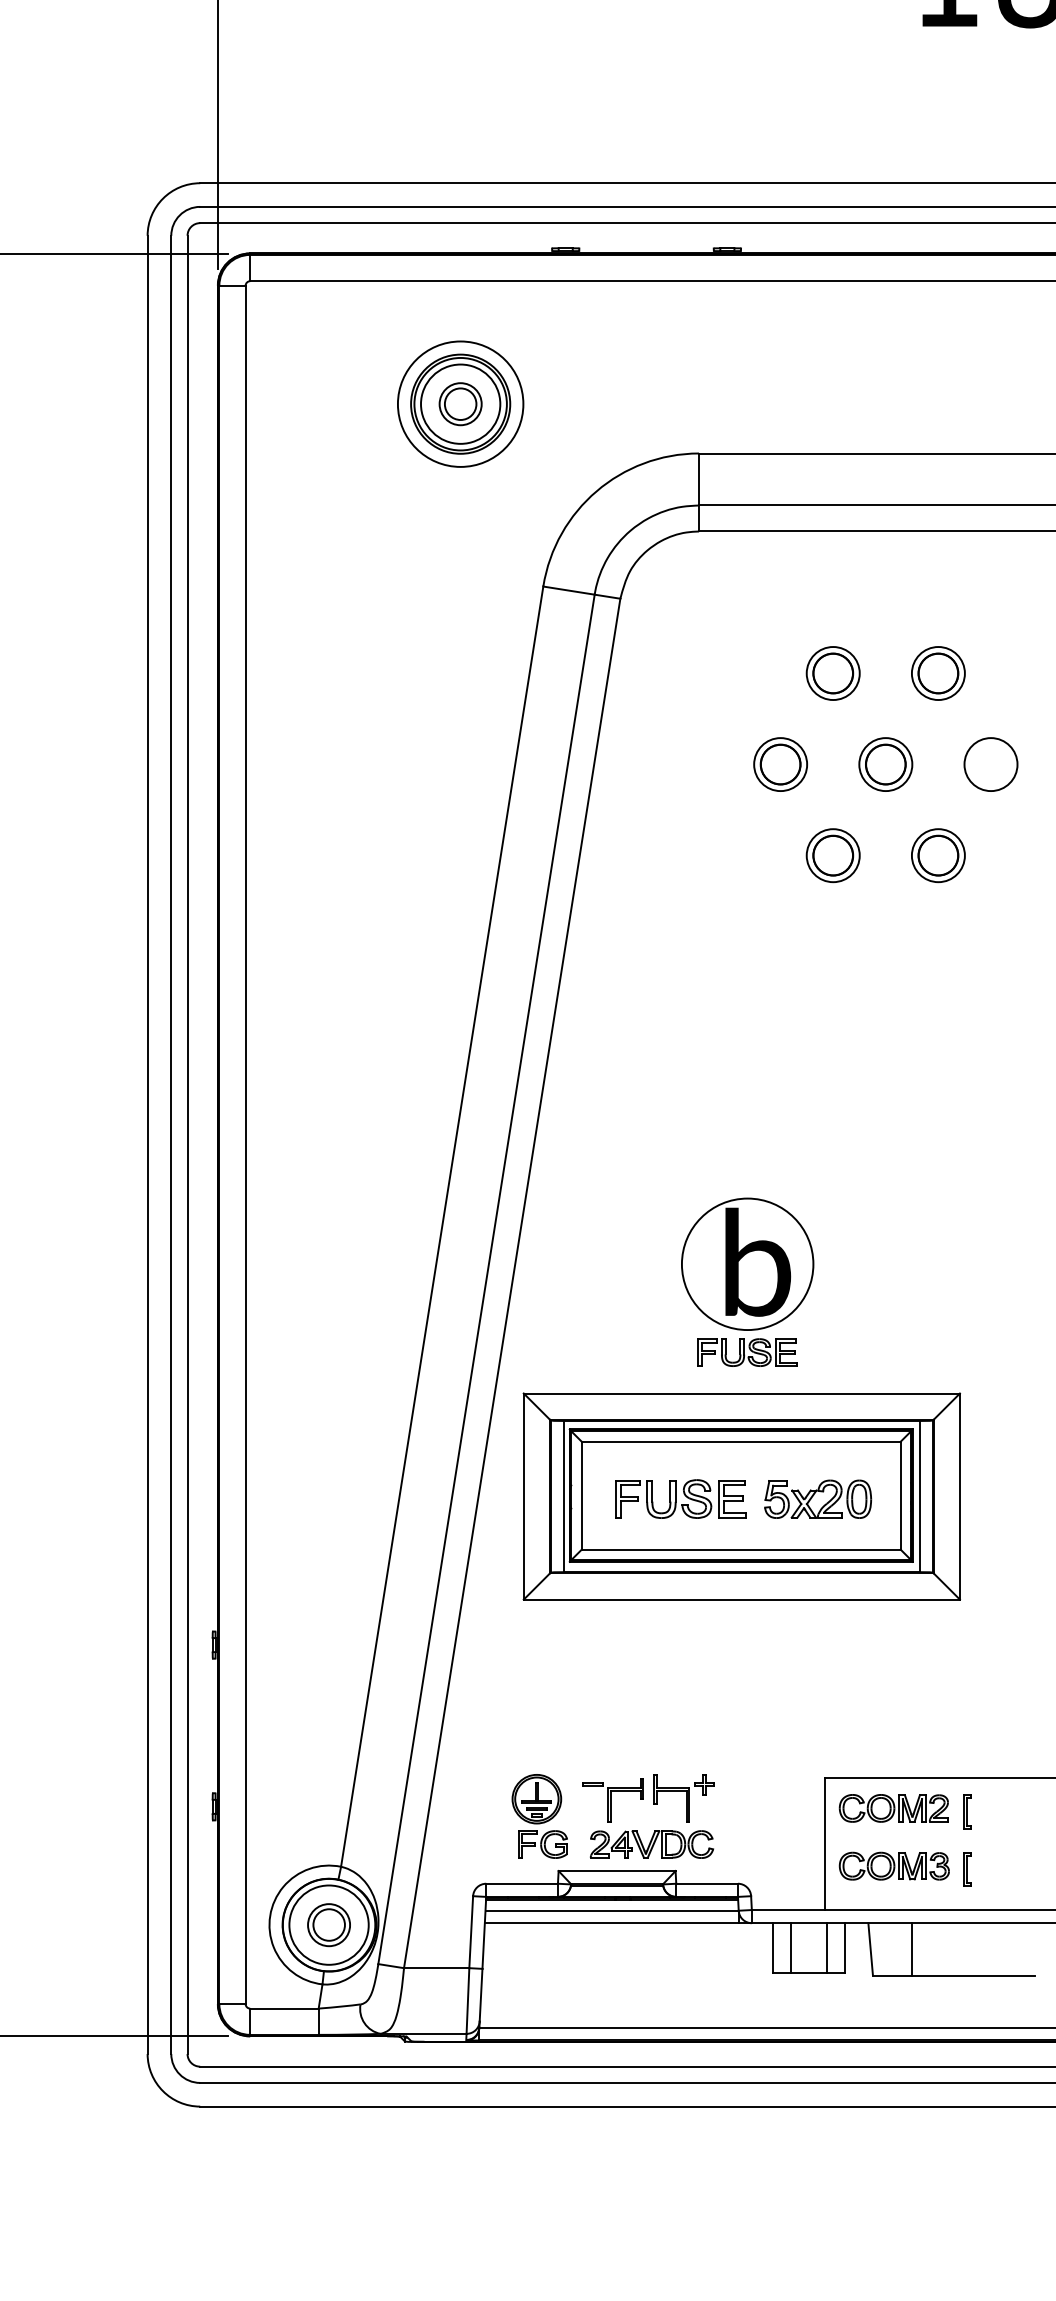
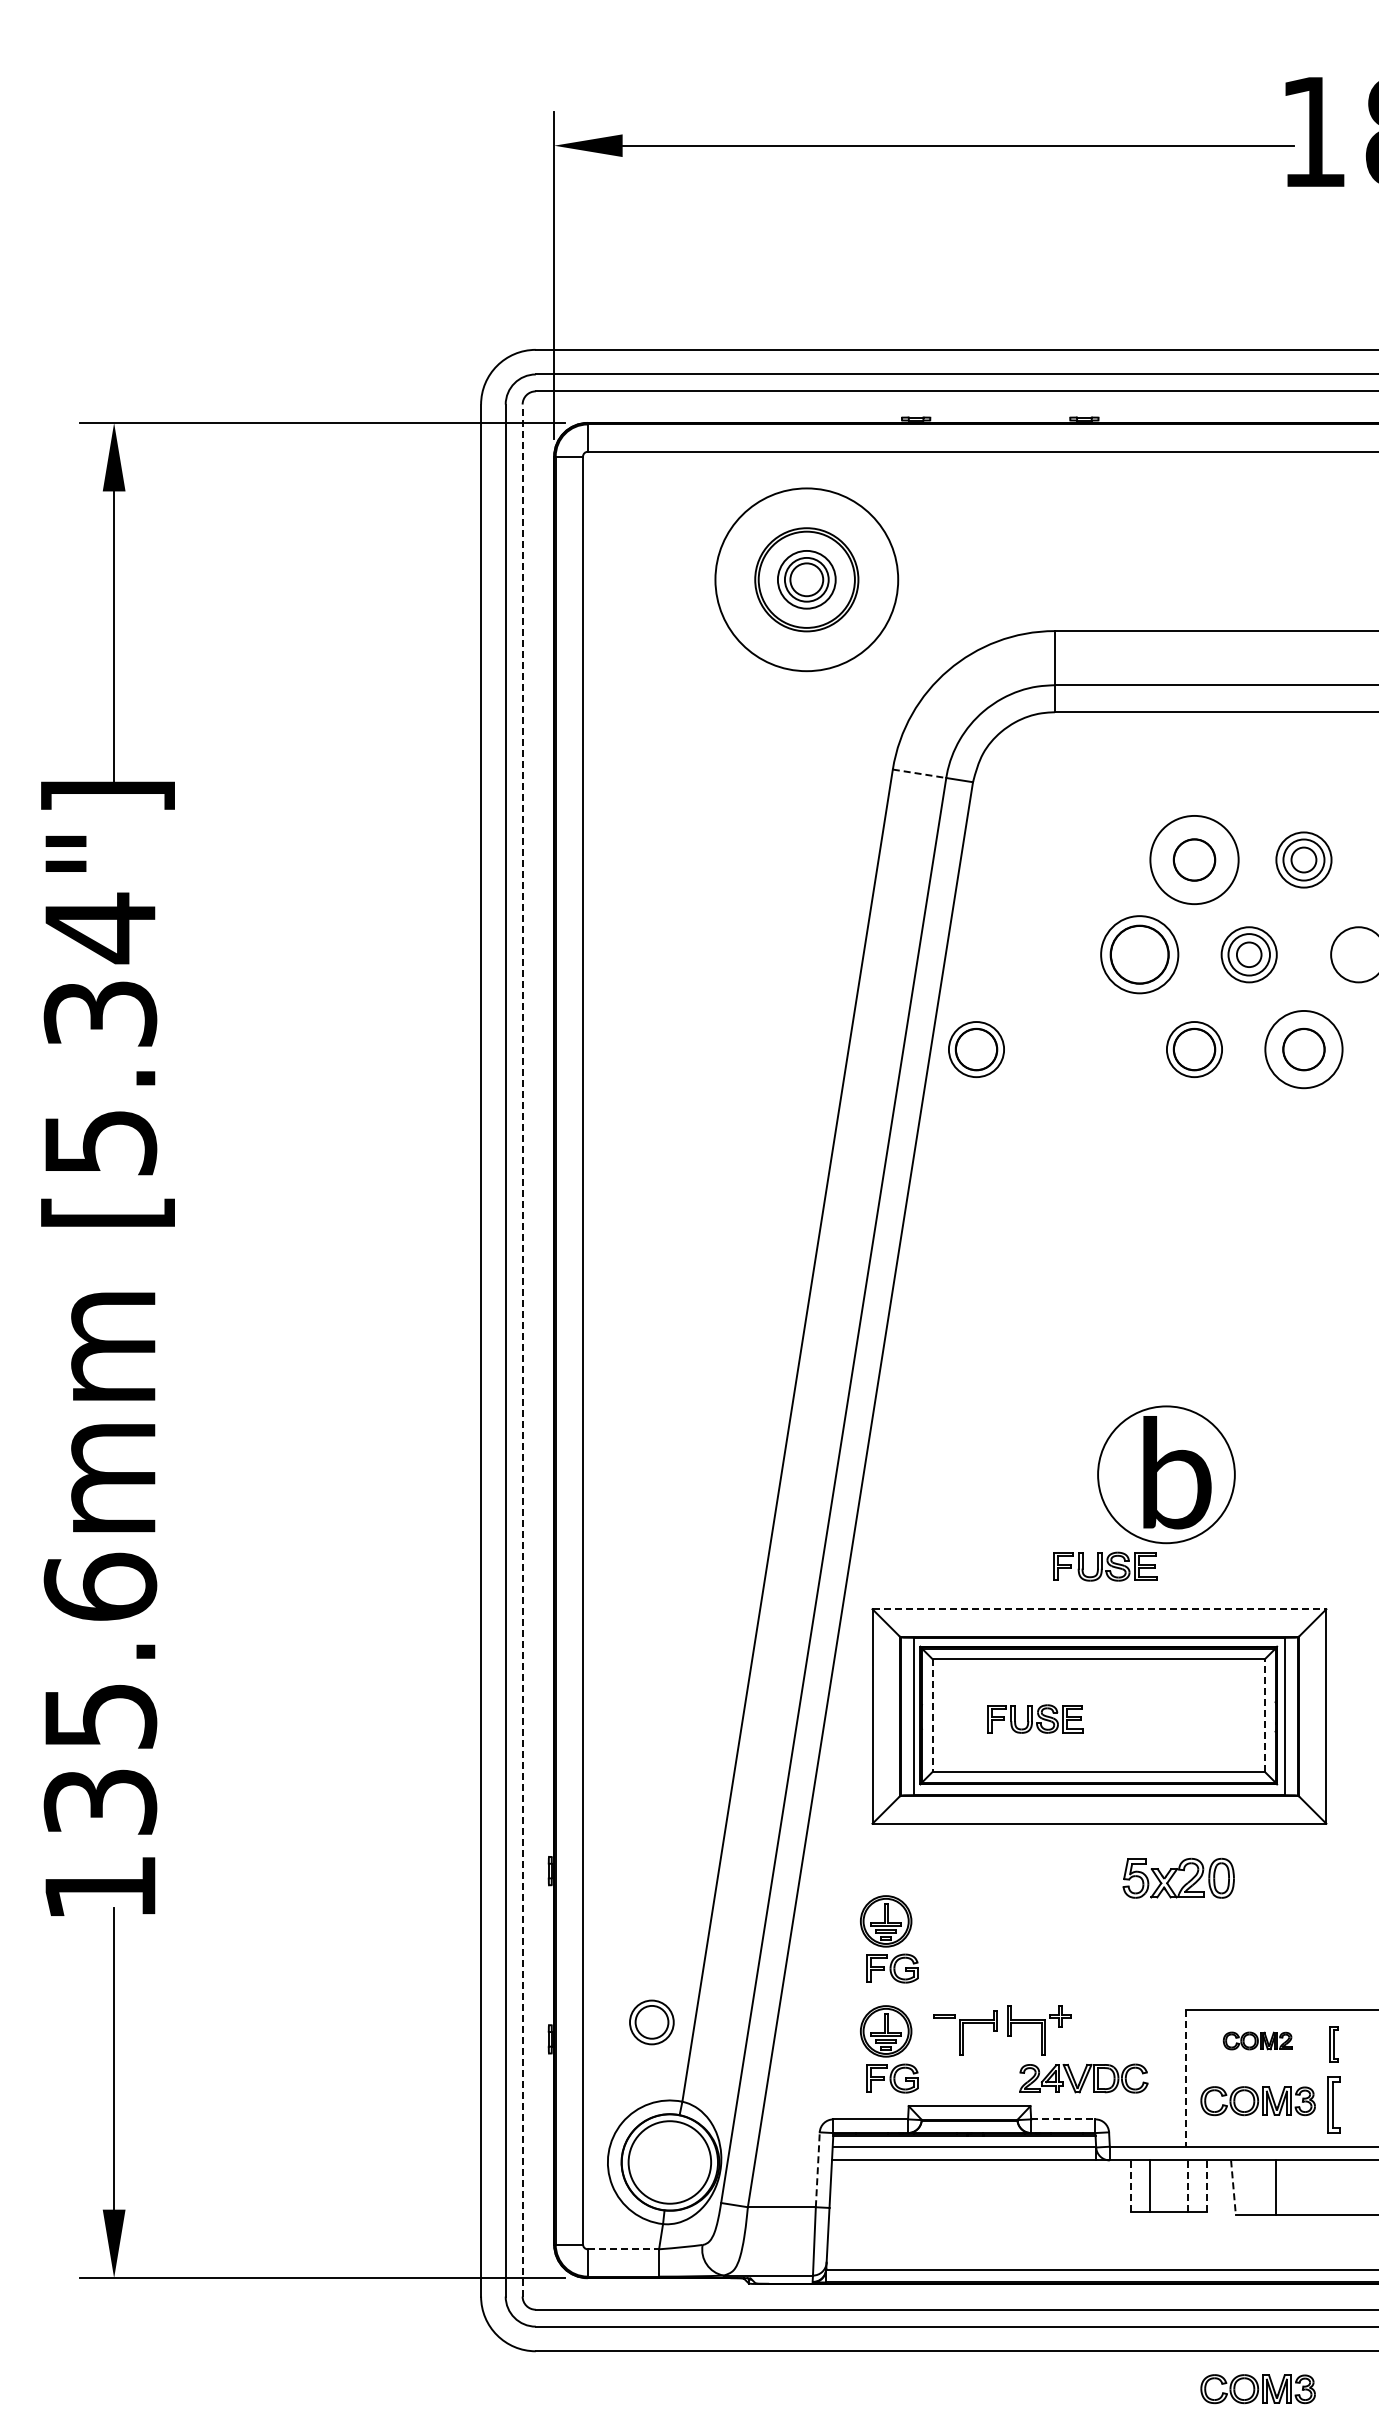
circle: (460, 403) -> (806, 579), size x0.7
circle: (460, 403) -> (806, 579), size x1.4
line: (569, 590) -> (920, 773), solid -> dashed
circle: (833, 672) -> (1194, 859), size x1.6
circle: (937, 672) -> (1303, 859), size x0.6
part: (780, 764) -> (1139, 954), size x1.4
circle: (885, 764) -> (1248, 954), size x0.6
part: (623, 855) -> (976, 1049), added
circle: (937, 855) -> (1303, 1049), size x1.4
line: (187, 1144) -> (522, 1350), solid -> dashed
part: (747, 1264) -> (1166, 1474), moved
line: (741, 1393) -> (1099, 1609), solid -> dashed
line: (900, 1495) -> (1264, 1715), solid -> dashed
line: (581, 1496) -> (932, 1716), solid -> dashed
part: (680, 1498) -> (1035, 1718), size x0.7
part: (817, 1498) -> (1178, 1877), moved
part: (540, 1710) -> (889, 1939), added
part: (893, 1807) -> (1257, 2040), size x0.6
part: (651, 1844) -> (1083, 2078), moved
line: (824, 1844) -> (1185, 2078), solid -> dashed
part: (966, 1869) -> (1333, 2104), size x1.6
line: (707, 1883) -> (1063, 2119), solid -> dashed
part: (328, 1925) -> (651, 2022), moved
line: (470, 1931) -> (817, 2169), solid -> dashed
line: (772, 1948) -> (1131, 2186), solid -> dashed
line: (827, 1948) -> (1188, 2186), solid -> dashed
line: (845, 1948) -> (1207, 2186), solid -> dashed
line: (870, 1950) -> (1233, 2188), solid -> dashed
line: (284, 2008) -> (623, 2249), solid -> dashed
part: (893, 2143) -> (1257, 2389), added

